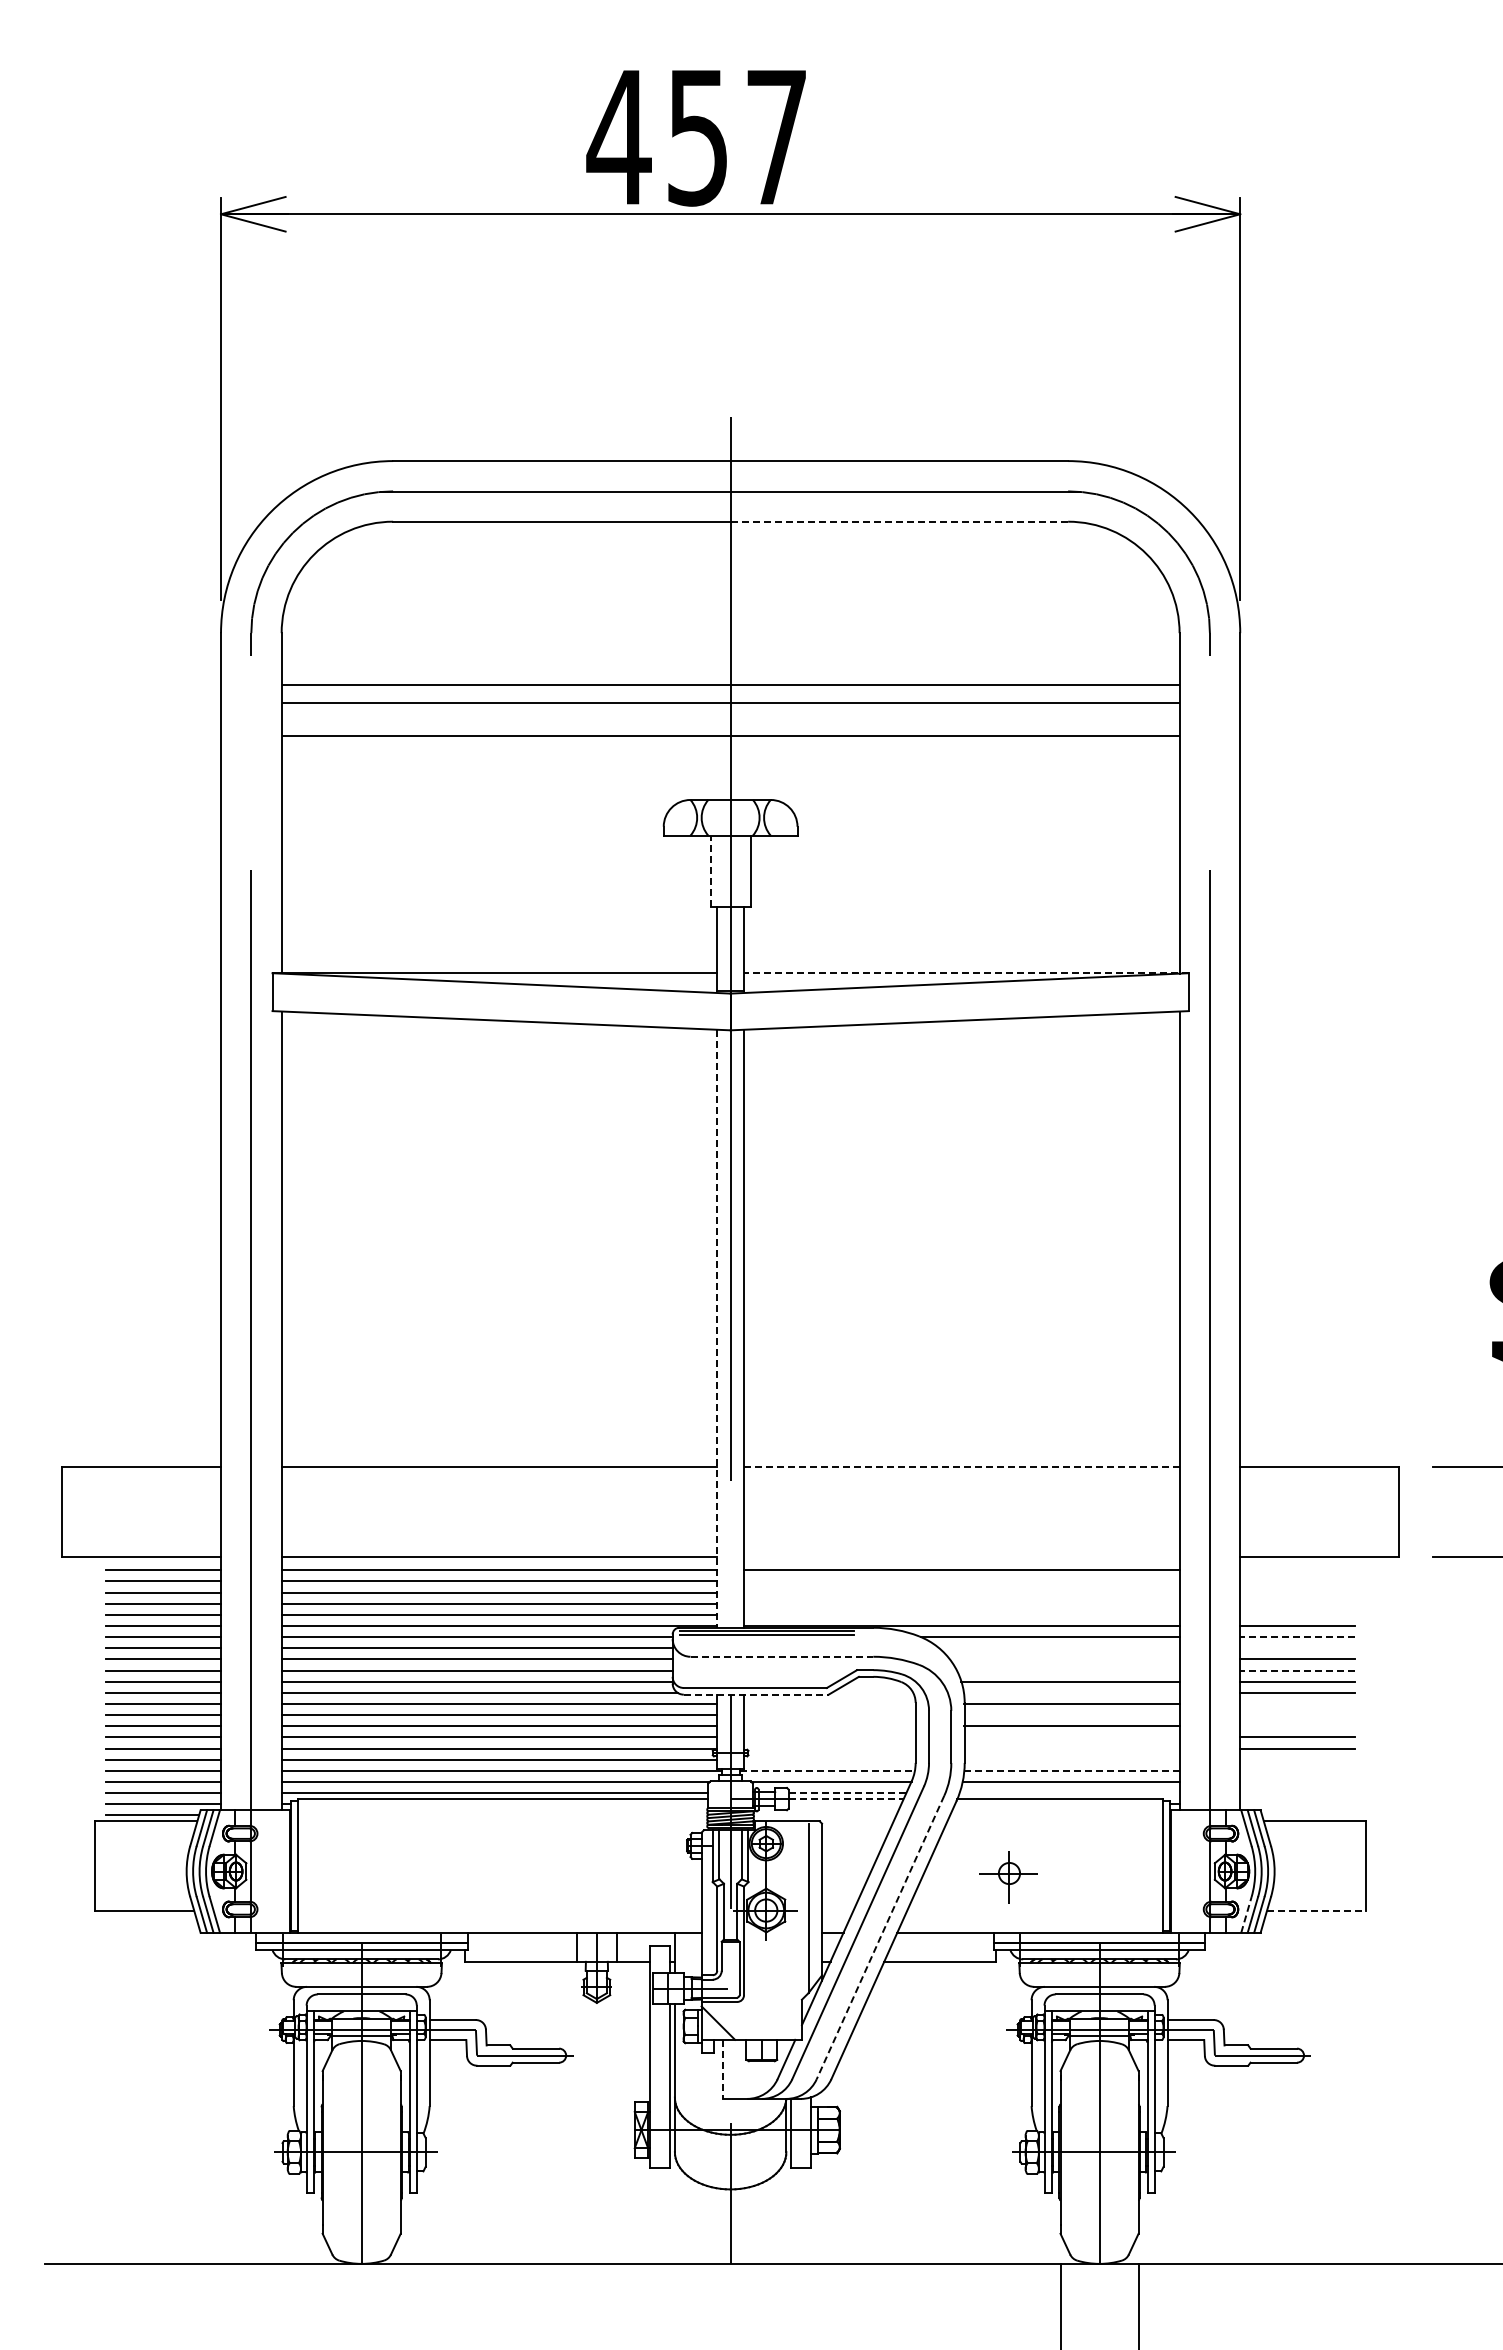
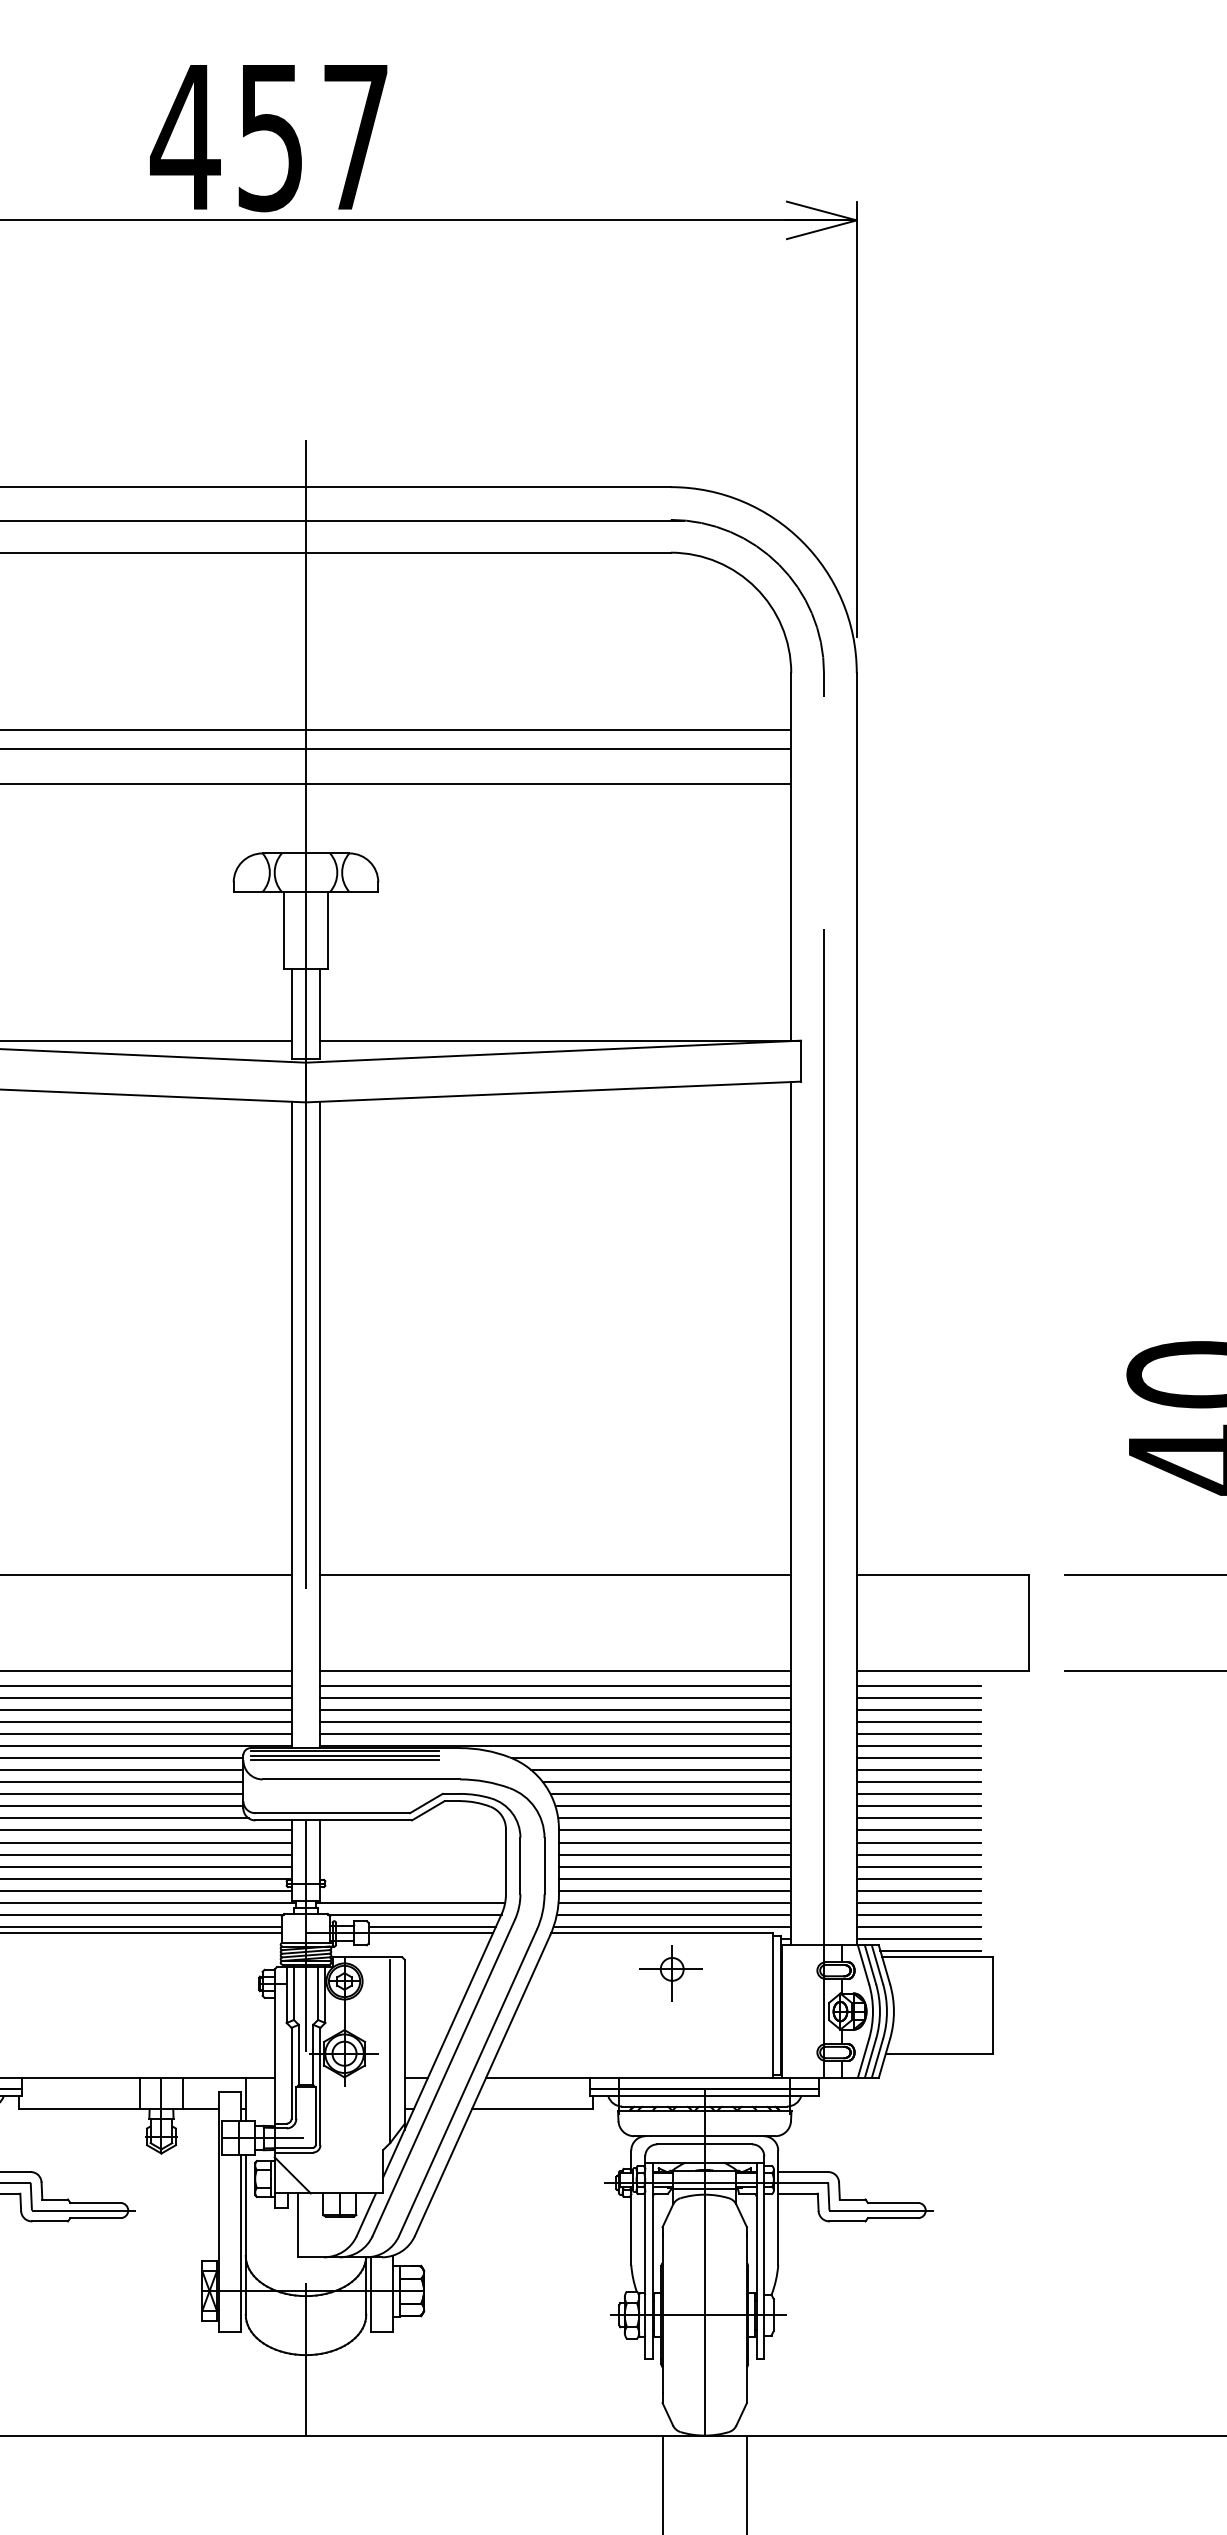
line: (899, 521) -> (488, 552), dashed -> solid
line: (710, 871) -> (284, 930), dashed -> solid
line: (965, 973) -> (559, 1040), dashed -> solid
line: (717, 1329) -> (291, 1425), dashed -> solid
line: (961, 1467) -> (555, 1574), dashed -> solid
line: (961, 1556) -> (555, 1671), added
line: (1297, 1570) -> (918, 1686), added
line: (961, 1581) -> (555, 1698), added
line: (1297, 1581) -> (918, 1698), added
line: (961, 1592) -> (555, 1709), added
line: (1297, 1592) -> (918, 1709), added
line: (961, 1603) -> (555, 1721), added
line: (1297, 1603) -> (918, 1721), added
line: (961, 1614) -> (555, 1733), added
line: (1297, 1614) -> (918, 1733), added
line: (1297, 1637) -> (918, 1758), dashed -> solid
line: (766, 1638) -> (344, 1759), added
line: (1059, 1648) -> (661, 1770), added
line: (1297, 1648) -> (918, 1770), added
line: (782, 1656) -> (362, 1779), dashed -> solid
line: (1064, 1659) -> (666, 1782), added
line: (1067, 1670) -> (670, 1794), added
line: (1297, 1670) -> (918, 1794), dashed -> solid
line: (1071, 1692) -> (674, 1818), added
line: (756, 1694) -> (333, 1820), dashed -> solid
line: (1297, 1703) -> (918, 1829), added
line: (1071, 1715) -> (674, 1842), added
line: (1297, 1715) -> (918, 1842), added
line: (1297, 1726) -> (918, 1854), added
line: (1071, 1737) -> (674, 1866), added
line: (1071, 1748) -> (674, 1878), added
line: (1071, 1759) -> (674, 1890), added
line: (1297, 1759) -> (918, 1890), added
line: (827, 1770) -> (410, 1902), dashed -> solid
line: (1071, 1770) -> (674, 1902), dashed -> solid
line: (1297, 1770) -> (918, 1902), added
line: (1297, 1781) -> (918, 1914), added
line: (847, 1793) -> (432, 1927), dashed -> solid
line: (1069, 1793) -> (672, 1927), added
line: (1297, 1793) -> (918, 1927), added
line: (846, 1799) -> (431, 1933), dashed -> solid
line: (1297, 1804) -> (918, 1939), added
line: (1308, 1815) -> (930, 1950), added
part: (1008, 1877) -> (671, 1973), moved
line: (1317, 1910) -> (940, 2053), dashed -> solid
line: (1246, 1914) -> (863, 2057), dashed -> solid
line: (880, 1937) -> (467, 2082), dashed -> solid
line: (722, 2069) -> (297, 2225), dashed -> solid

